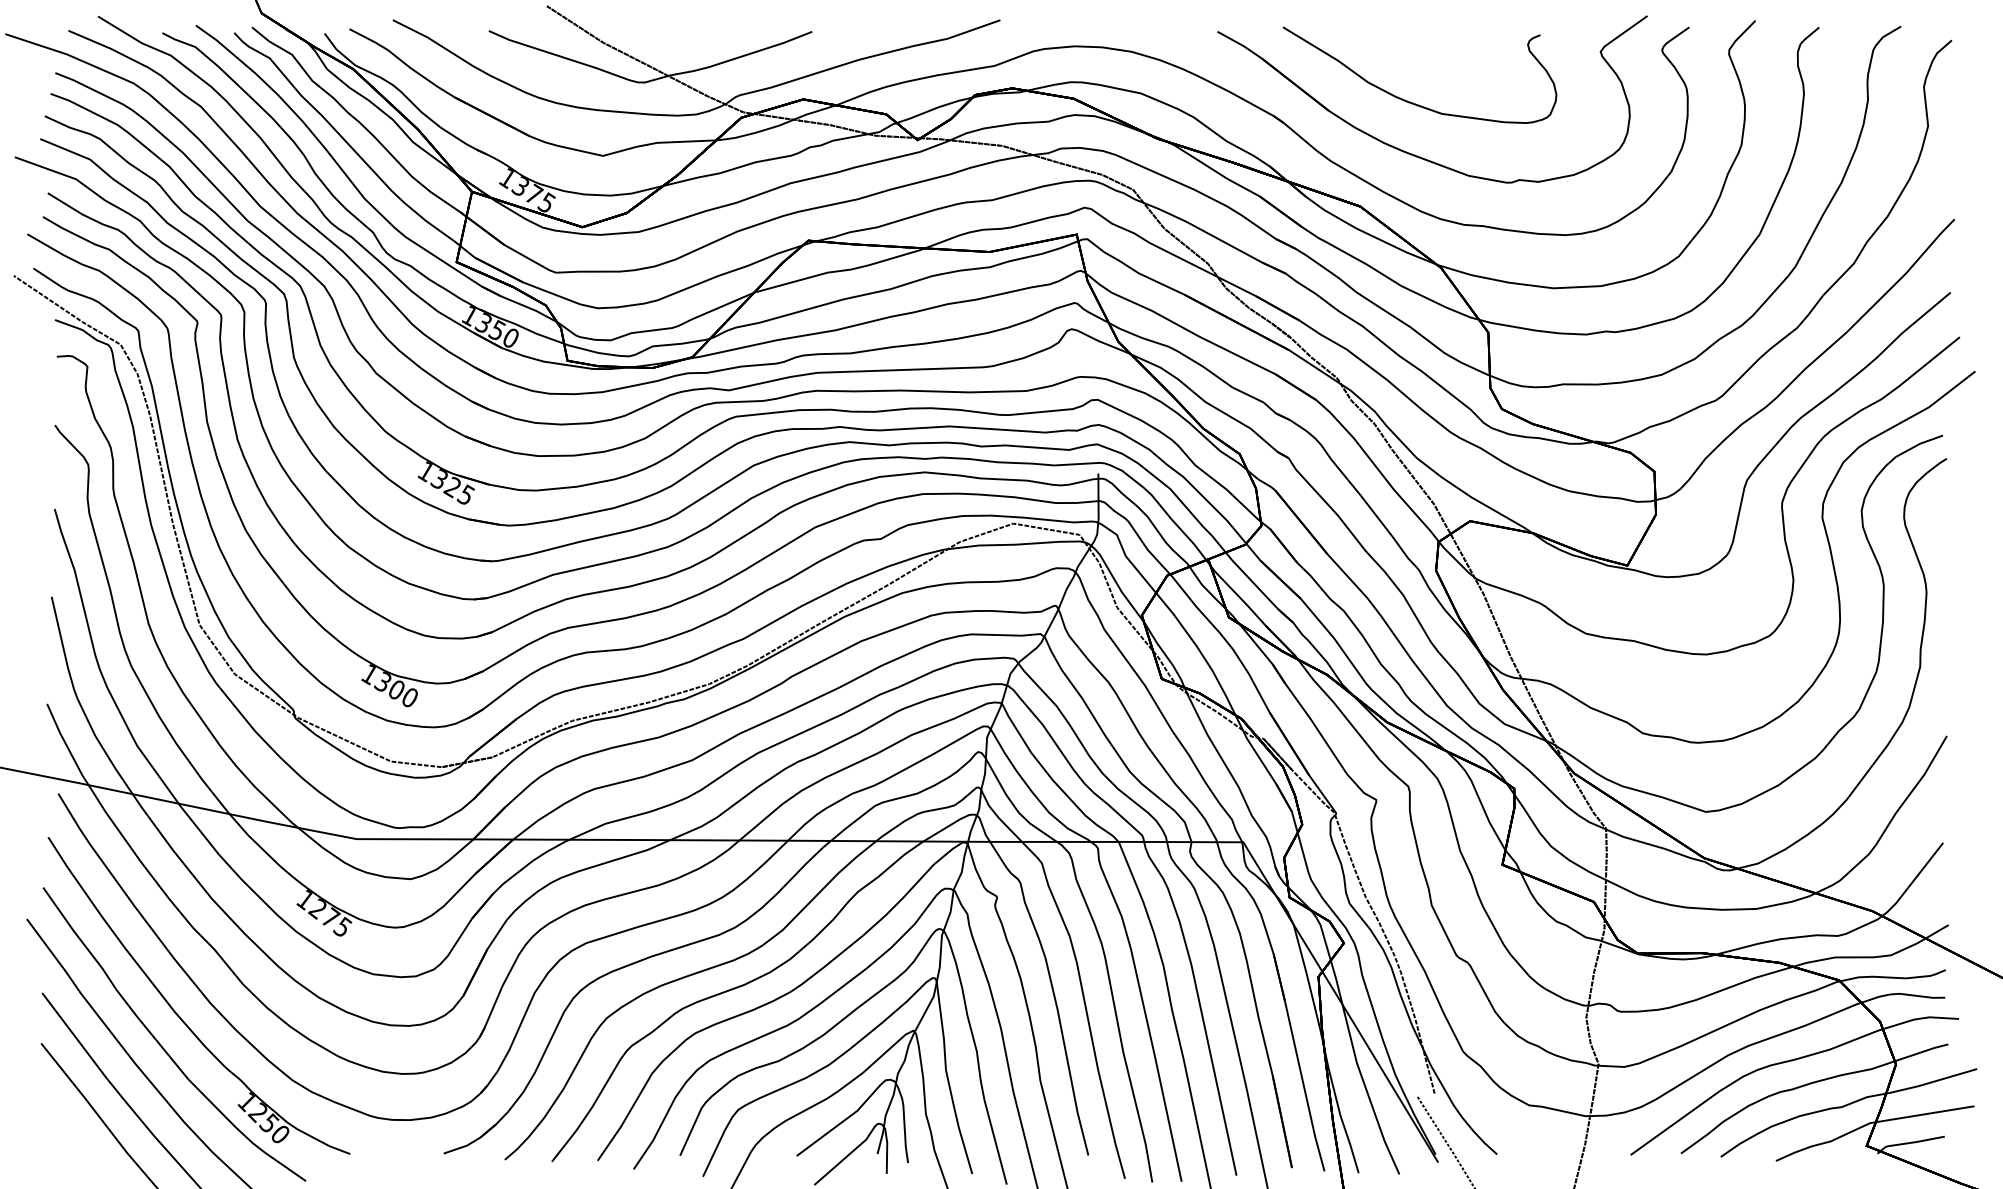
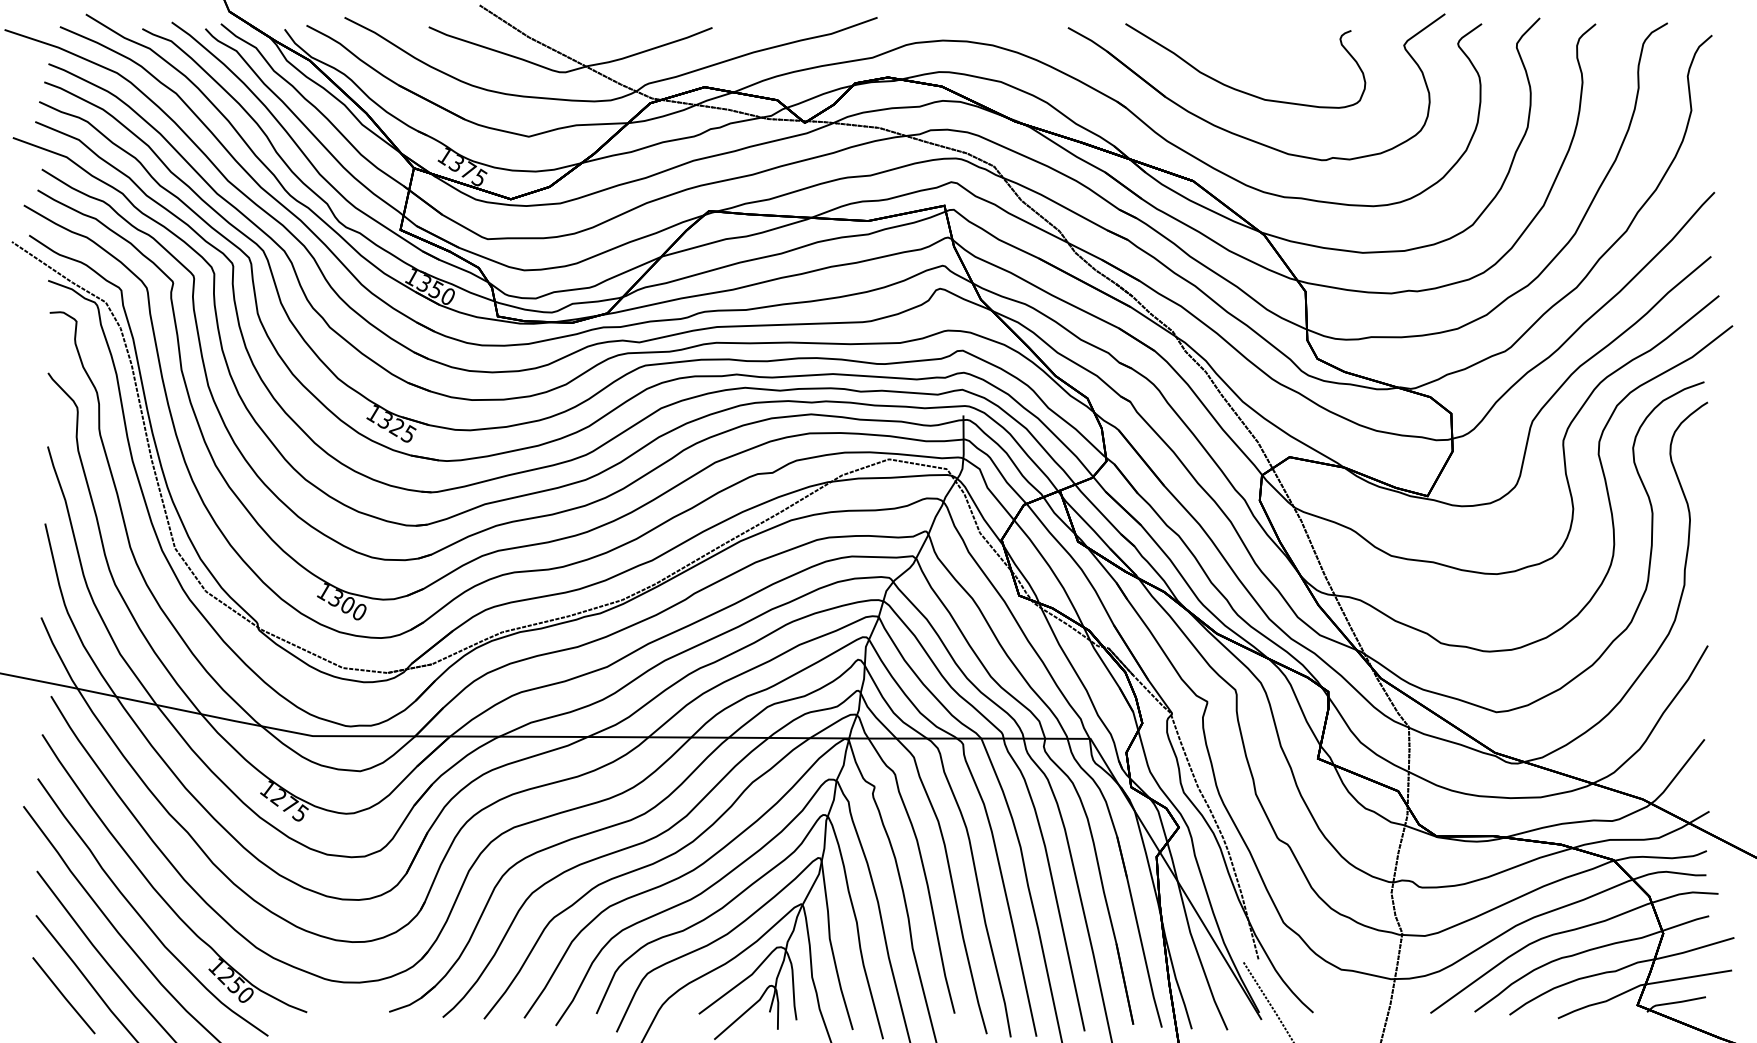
line: (72, 1134) -> (63, 995), added

